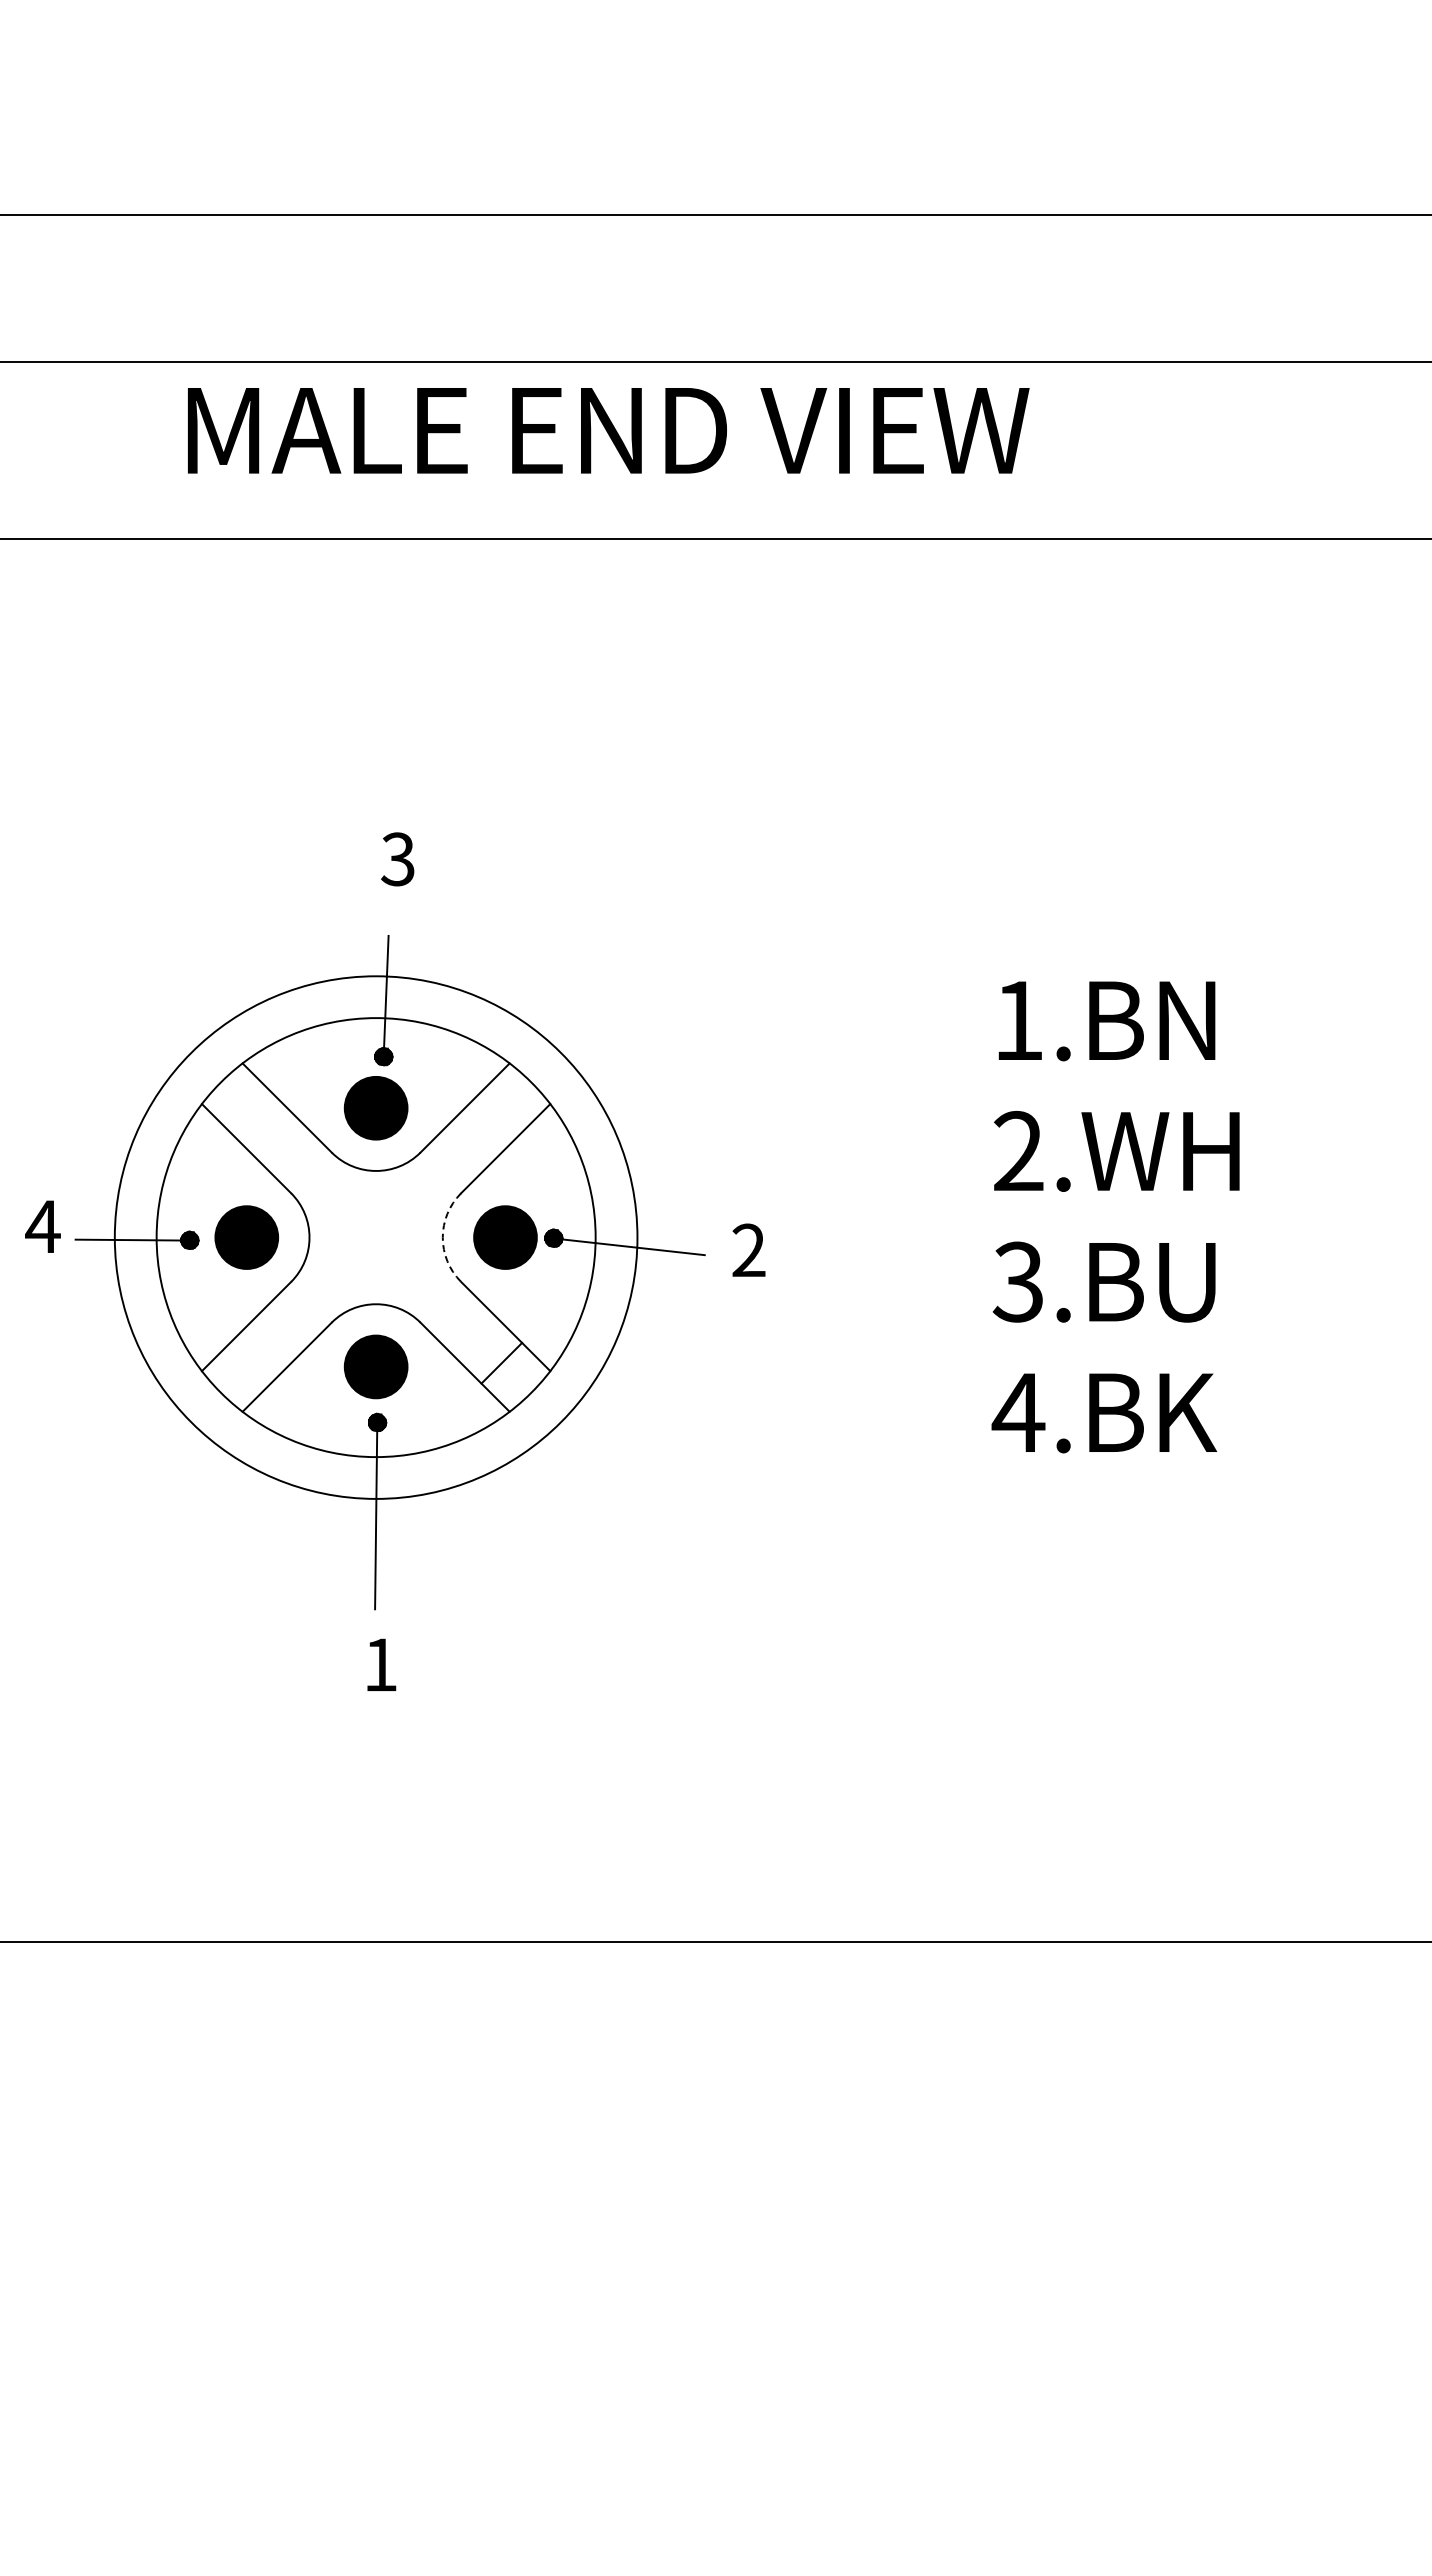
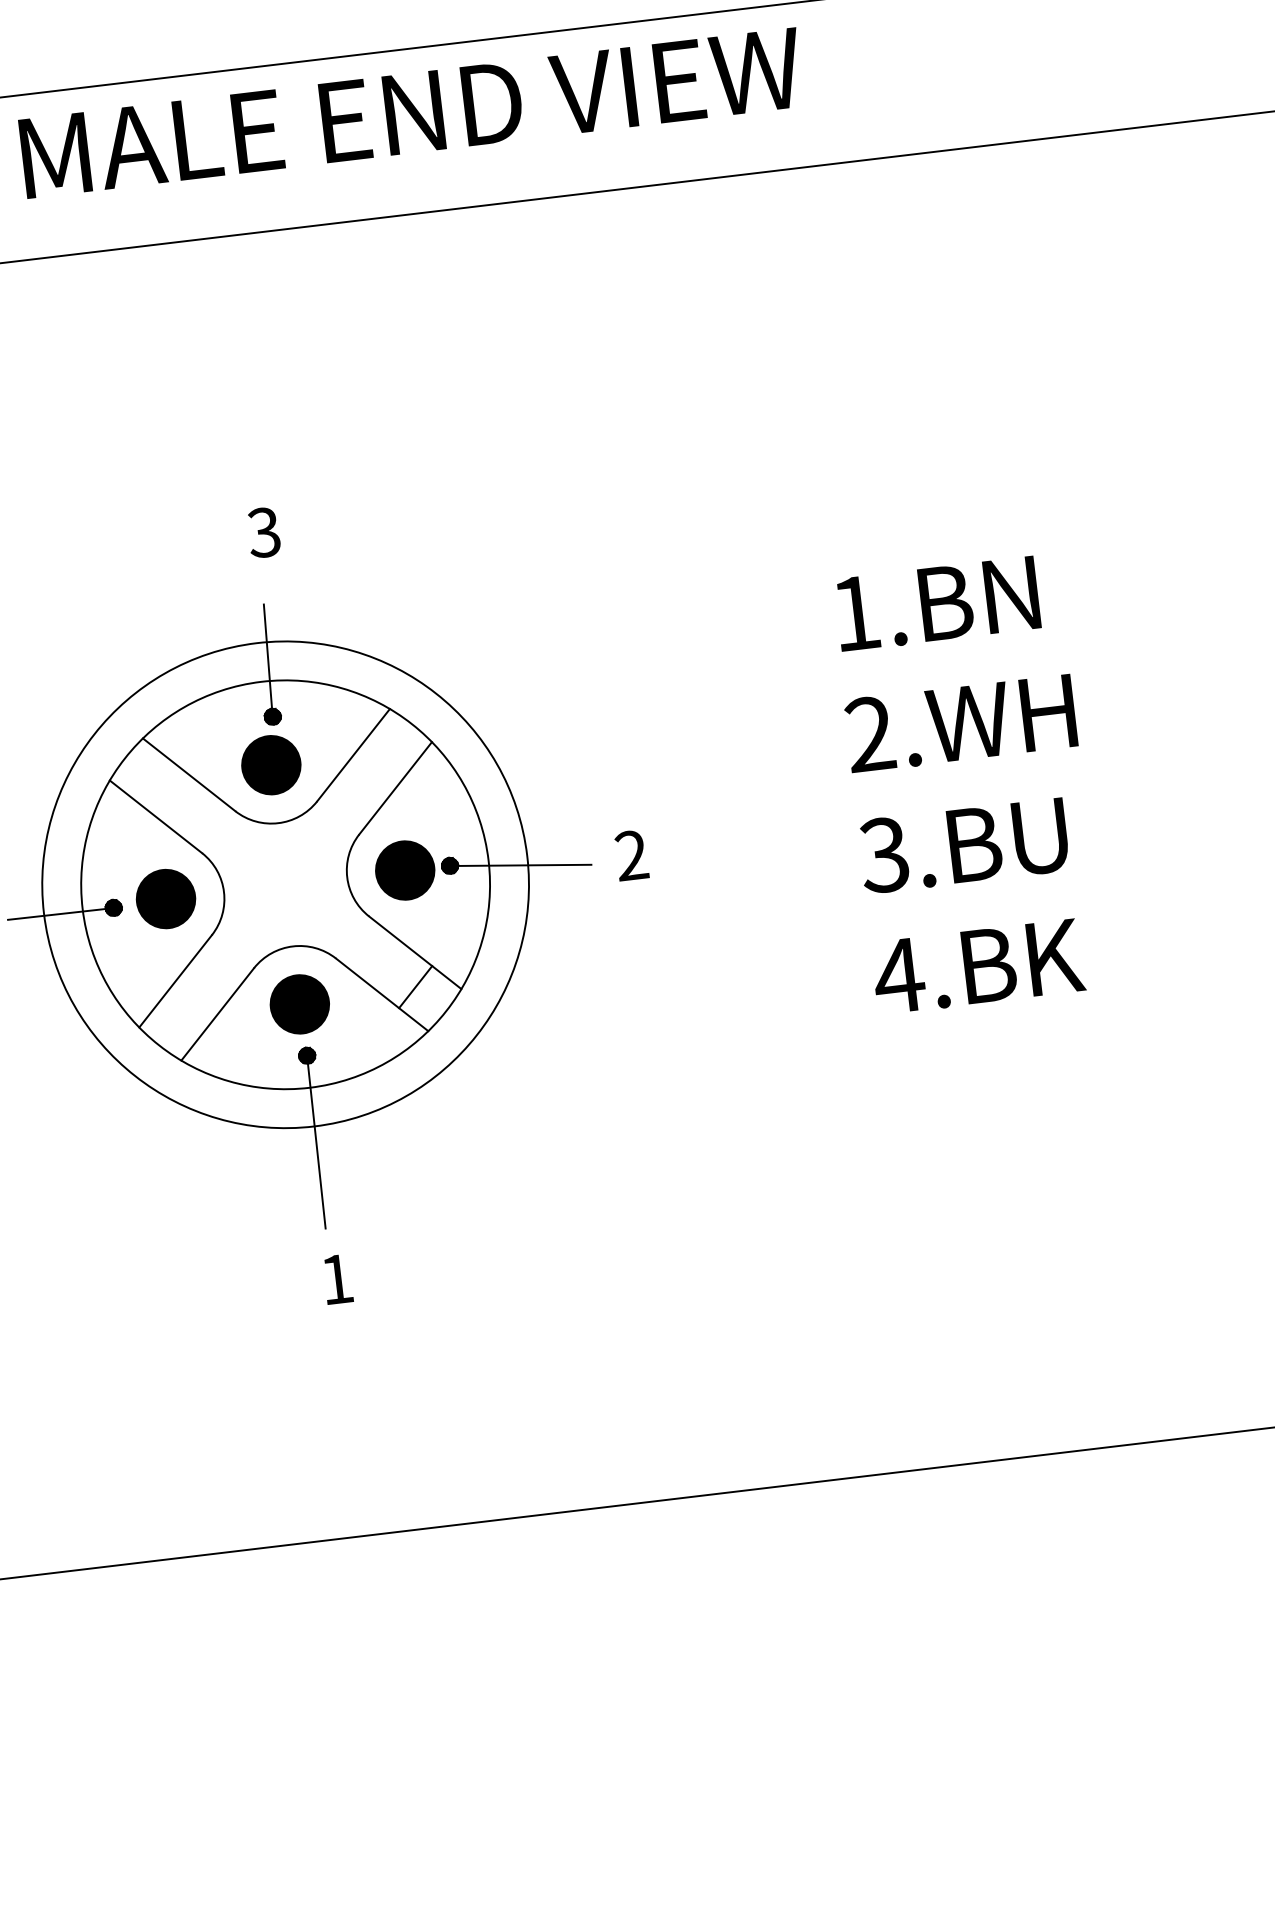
arc: (442, 1237) -> (346, 877), dashed -> solid

